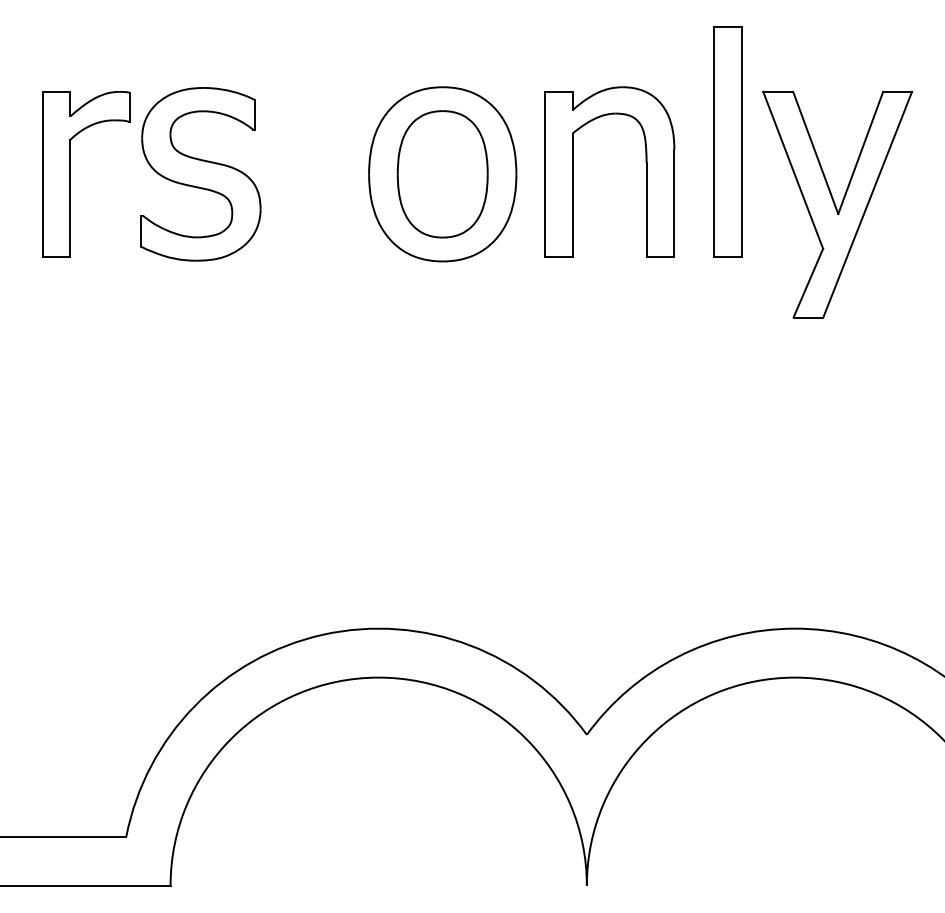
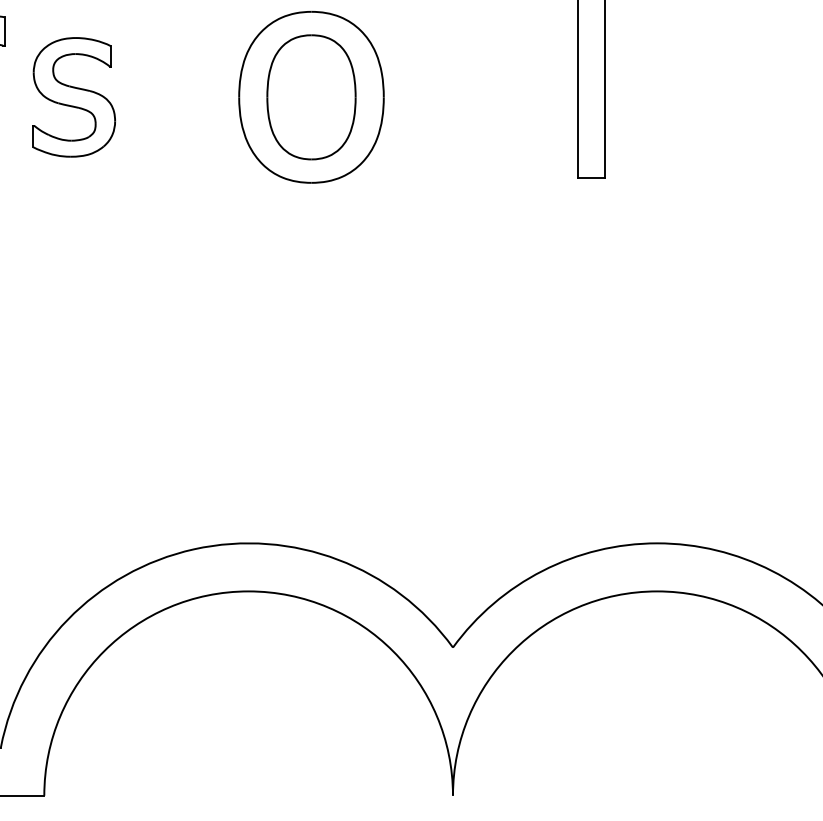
part: (573, 171) -> (439, 94), removed
part: (200, 174) -> (73, 97), size x0.7
part: (837, 204) -> (699, 126), removed

